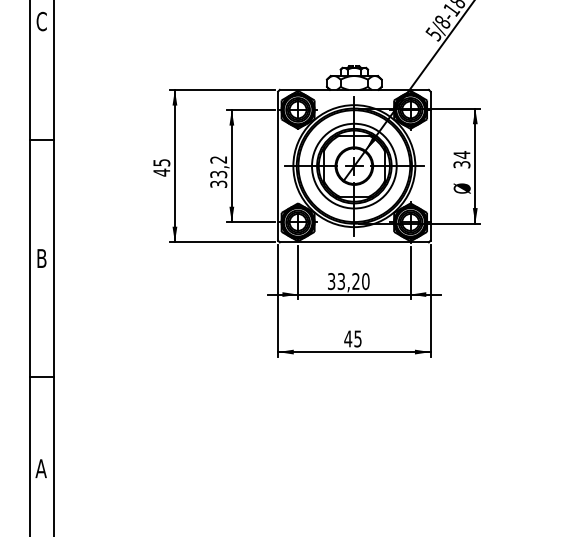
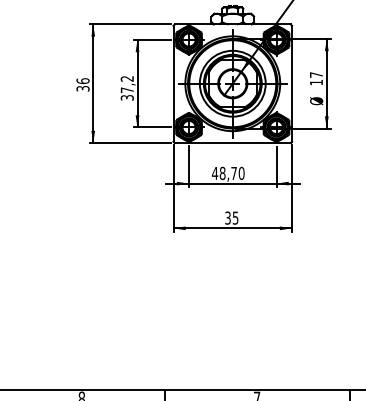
text: (461, 159) -> (316, 78), 34 -> 17
text: (161, 167) -> (82, 84), 45 -> 36
text: (218, 174) -> (127, 90), 33,2 -> 37,2
text: (343, 281) -> (224, 173), 33,20 -> 48,70
text: (348, 338) -> (228, 217), 45 -> 35

